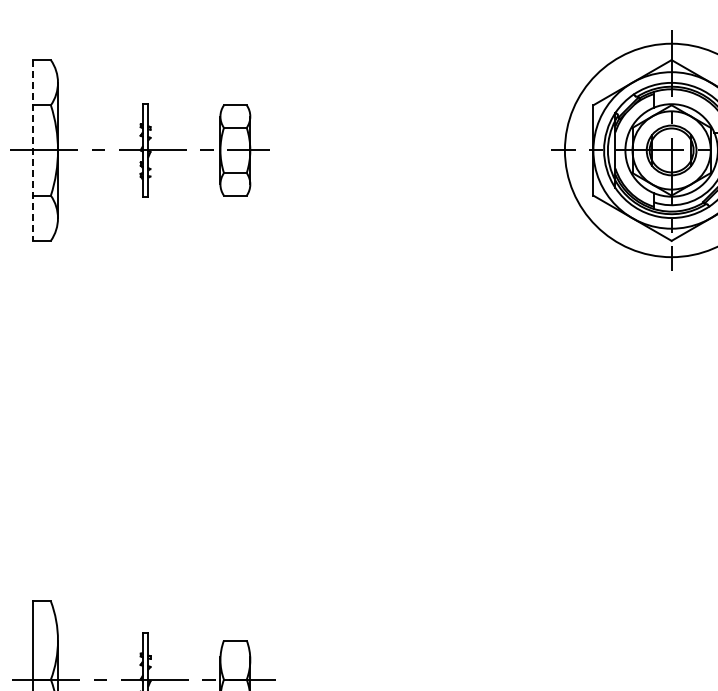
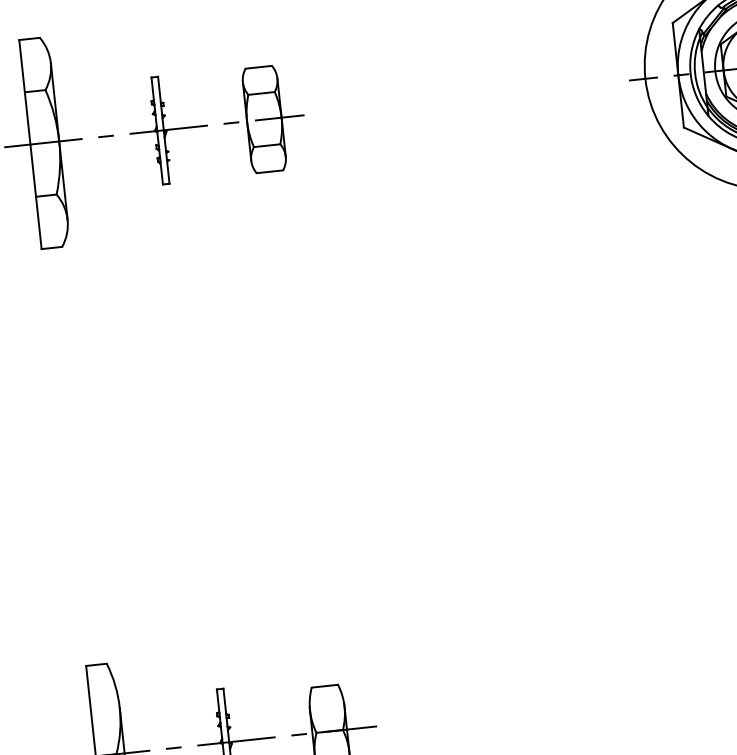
line: (33, 150) -> (30, 144), dashed -> solid

